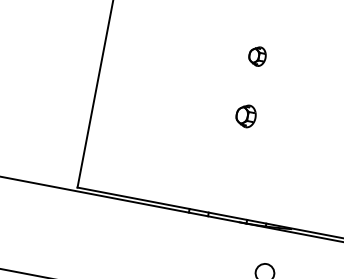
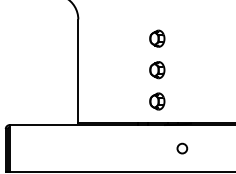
part: (257, 56) -> (157, 38), size x1.67
part: (246, 116) -> (157, 70), size x1.43
part: (234, 175) -> (157, 101), added

